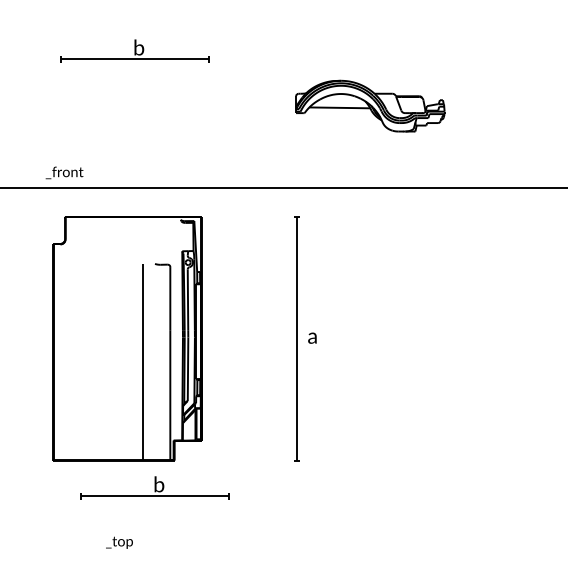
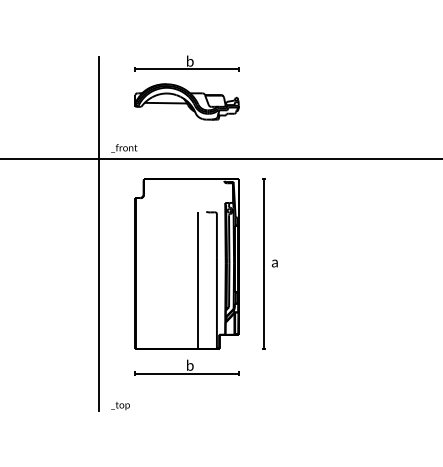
part: (133, 50) -> (186, 63), moved
part: (369, 105) -> (186, 101), moved
line: (27, 295) -> (98, 233), added
part: (126, 338) -> (186, 263), moved
part: (304, 338) -> (269, 263), moved
text: (119, 543) -> (120, 406), moved

